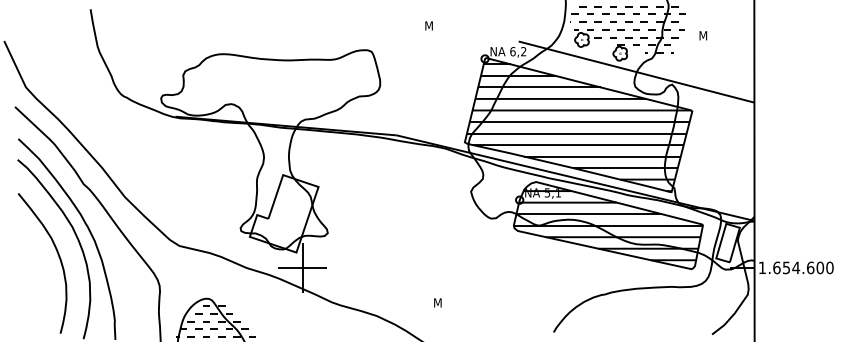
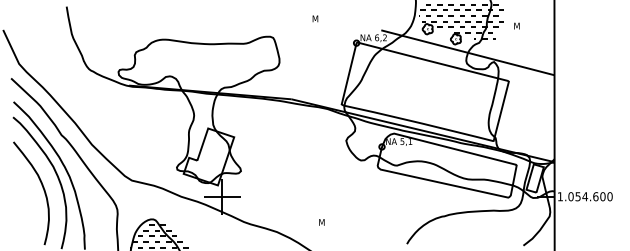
hatch: (579, 127) -> (425, 93), removed
hatch: (607, 225) -> (446, 165), removed
text: (776, 267) -> (570, 196), 1.654.600 -> 1.054.600

